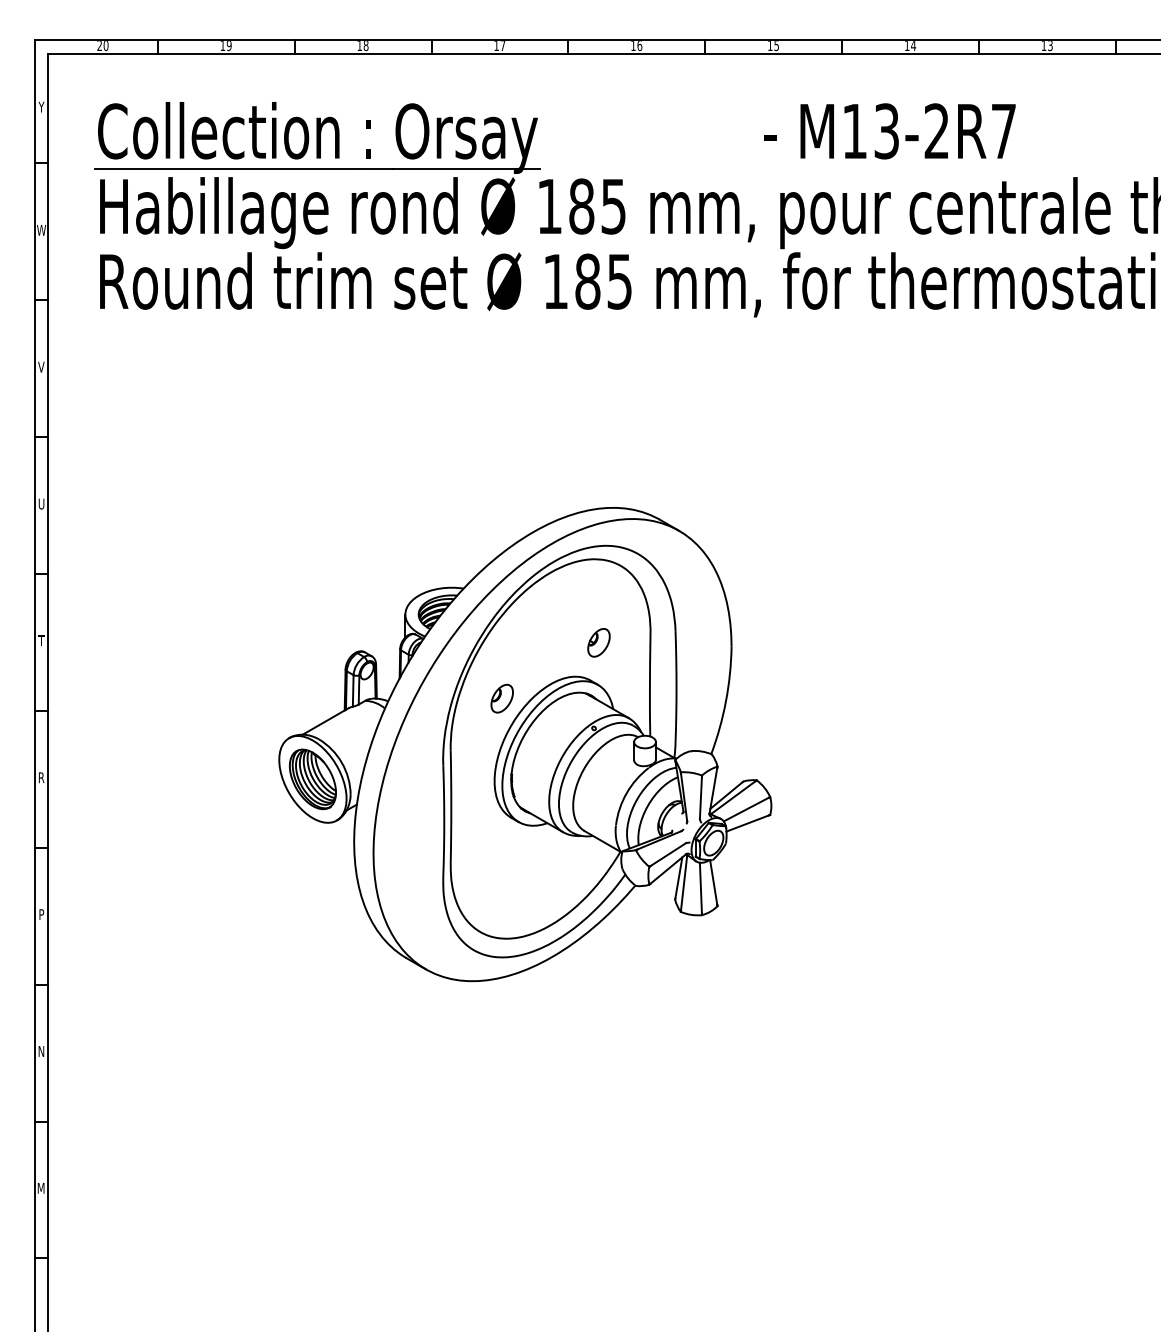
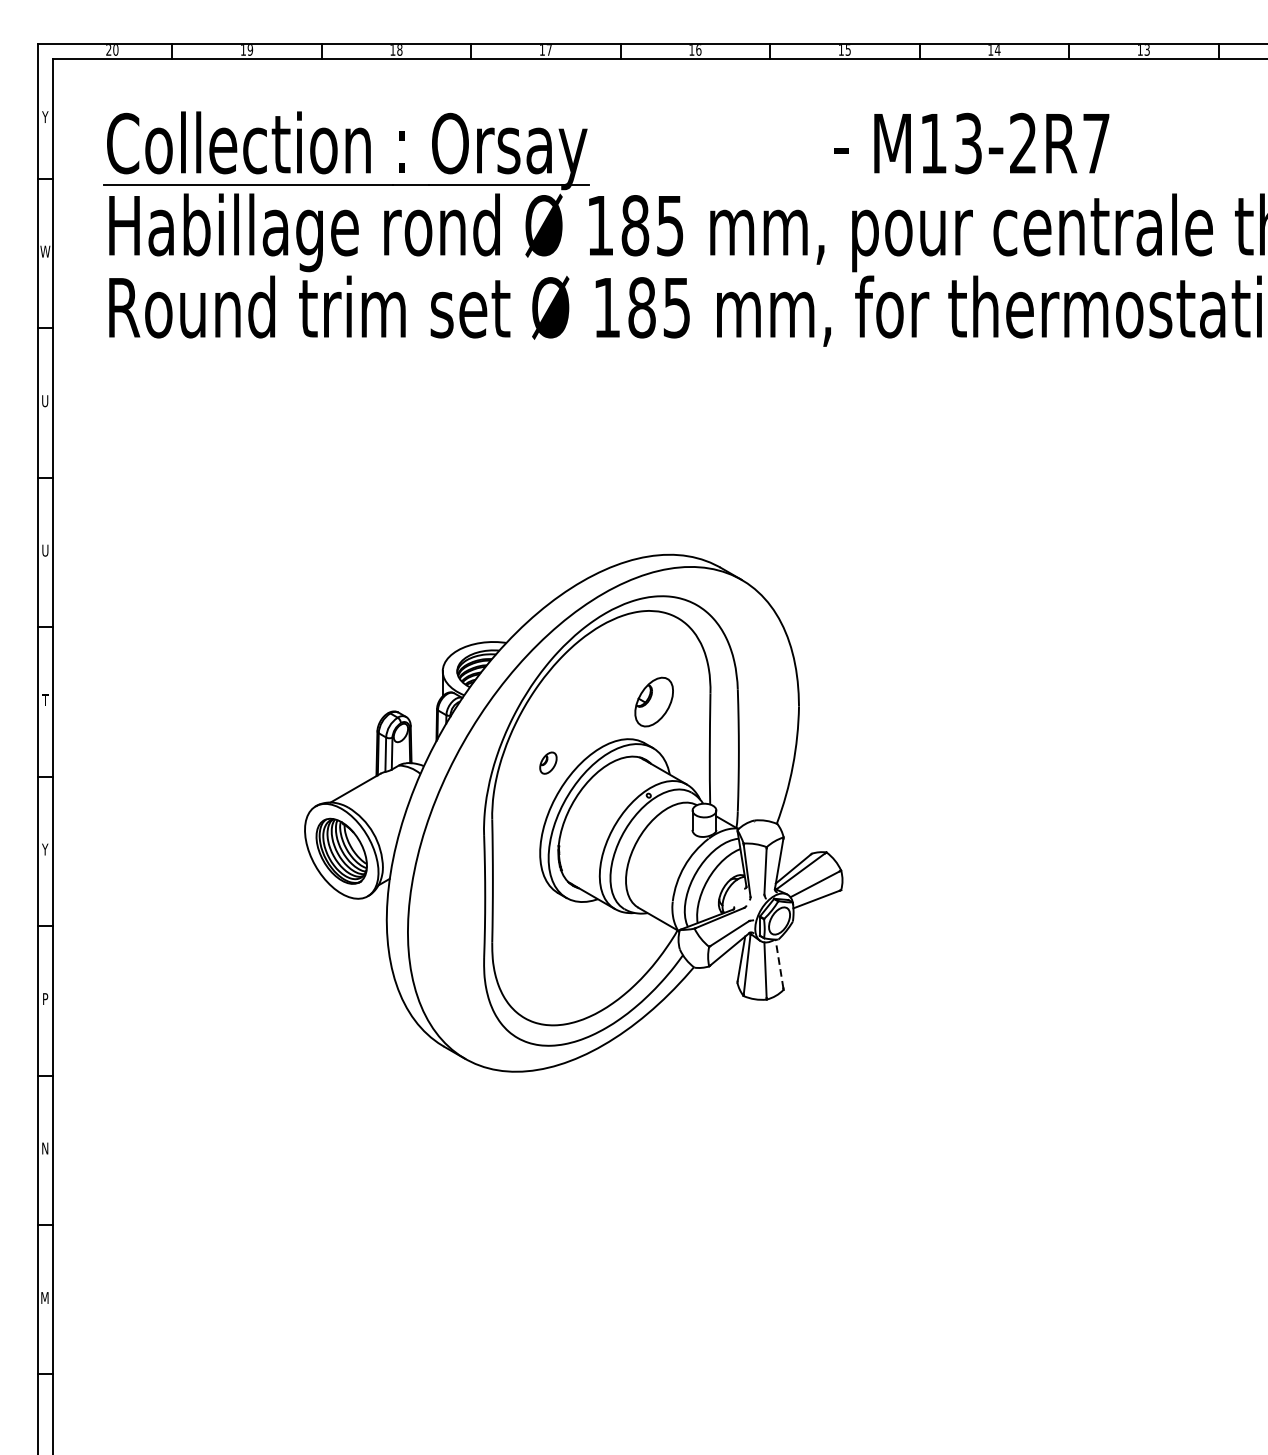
text: (41, 366) -> (45, 400), V -> U
part: (598, 642) -> (653, 701), size x1.6
part: (501, 698) -> (547, 762), size x0.7
text: (41, 777) -> (45, 849), R -> Y
line: (713, 882) -> (779, 963), solid -> dashed

